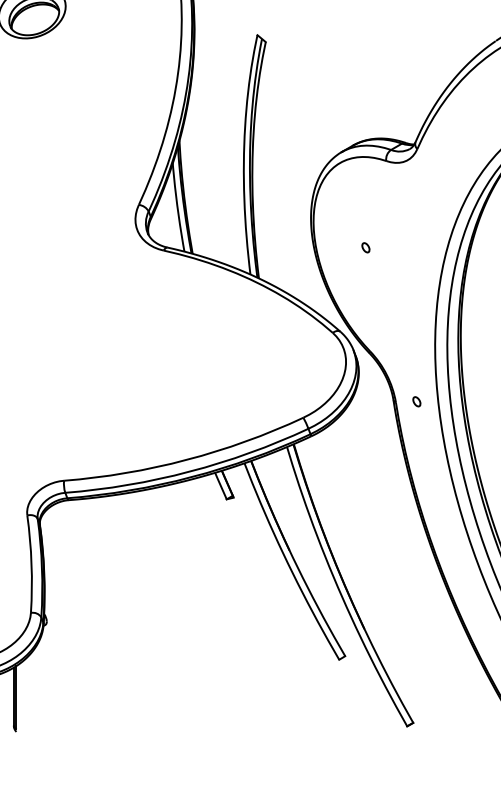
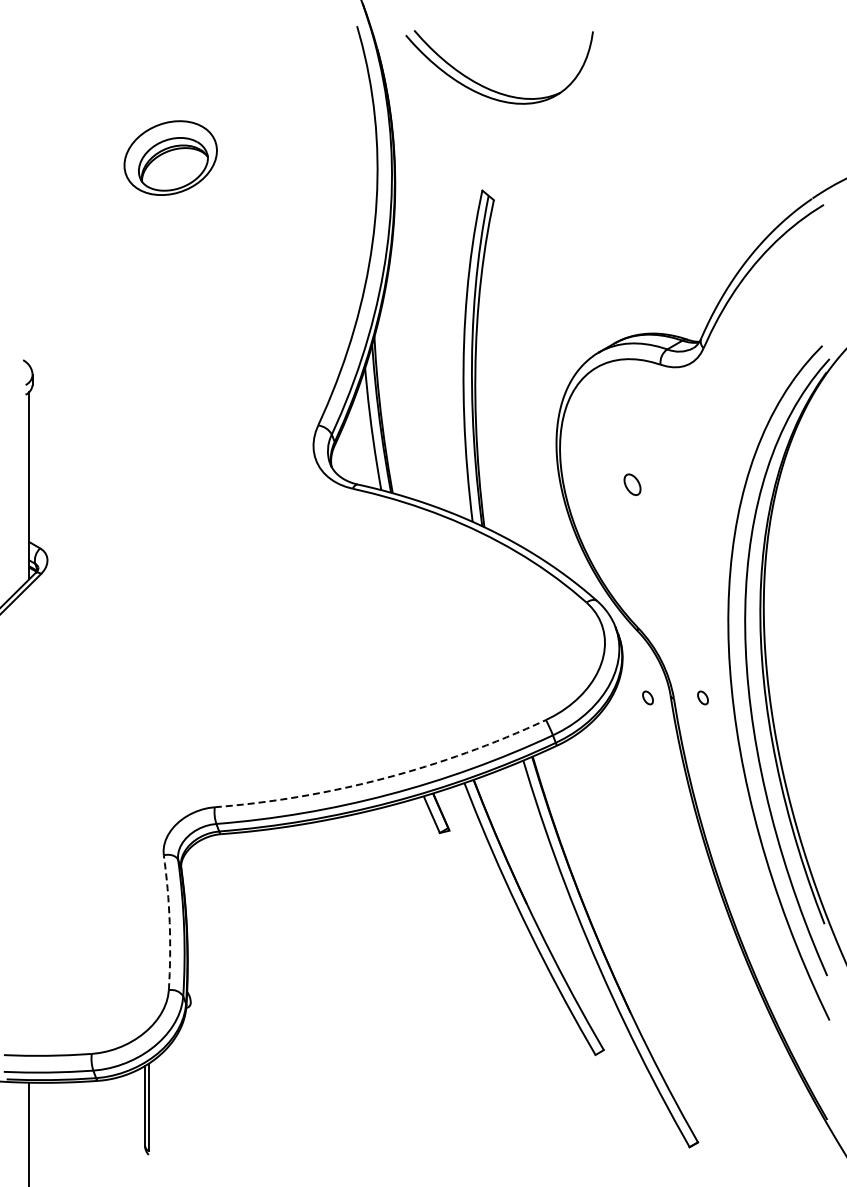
part: (365, 247) -> (632, 484), size x1.6
part: (376, 401) -> (647, 697), added
arc: (186, 459) -> (384, 778), solid -> dashed
arc: (31, 564) -> (169, 922), solid -> dashed

